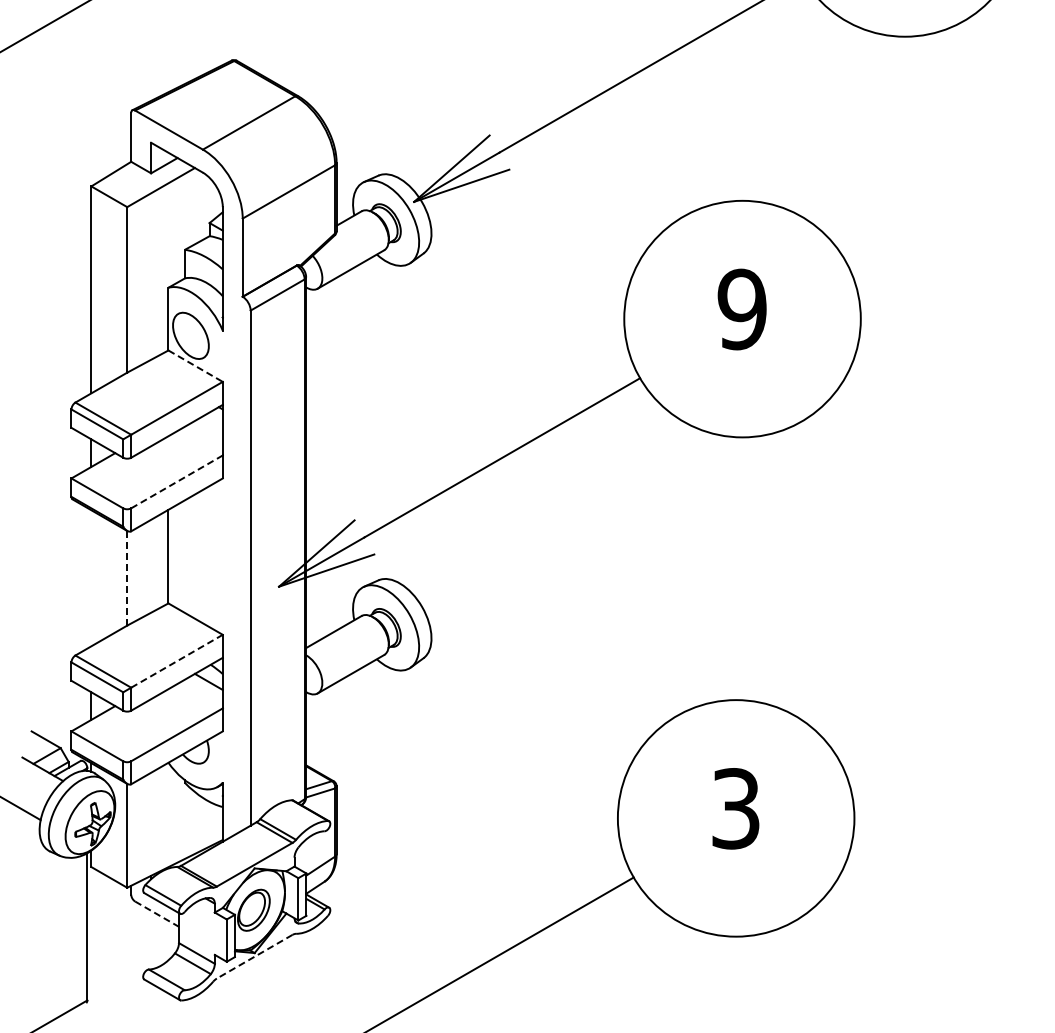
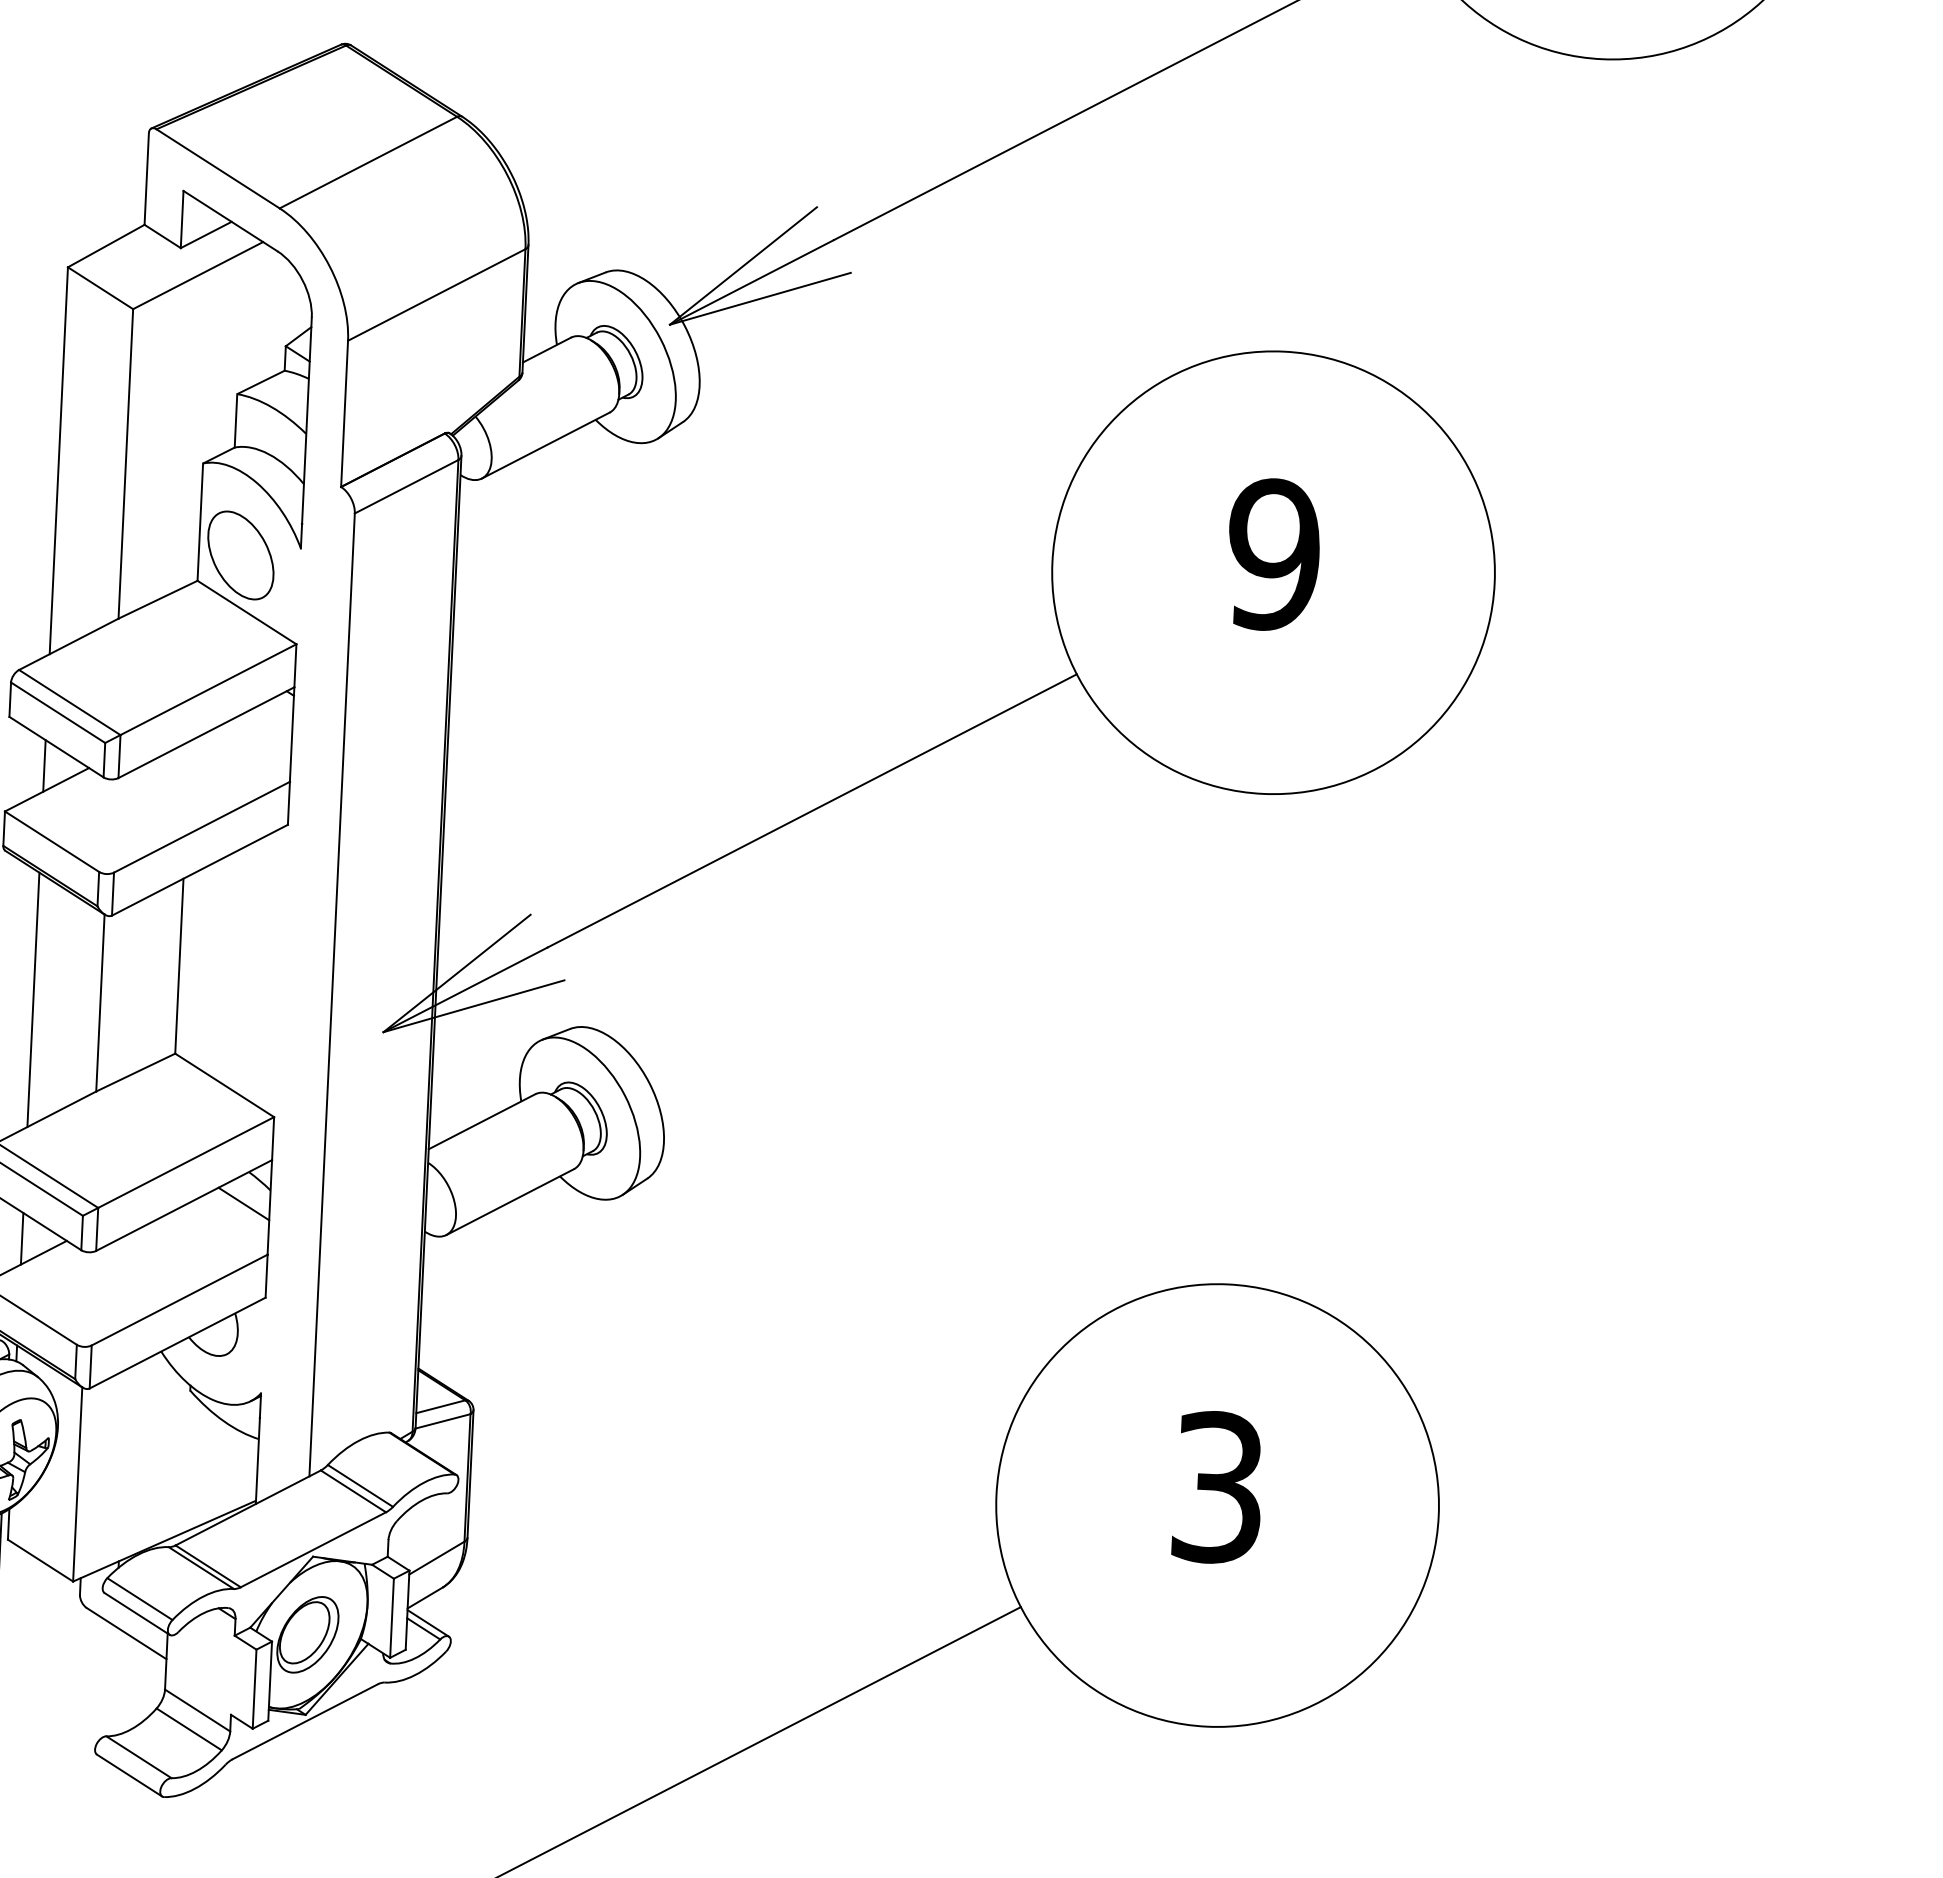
line: (196, 366) -> (248, 613), dashed -> solid
line: (177, 481) -> (202, 826), dashed -> solid
line: (127, 577) -> (100, 1001), dashed -> solid
line: (91, 578) -> (33, 1000), added
line: (177, 661) -> (187, 1163), dashed -> solid
line: (157, 914) -> (127, 1634), dashed -> solid
line: (254, 956) -> (304, 1721), dashed -> solid

